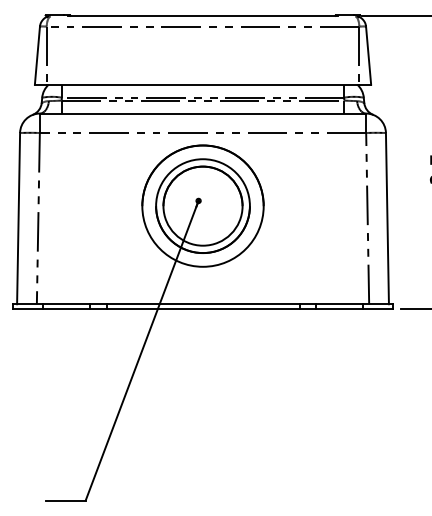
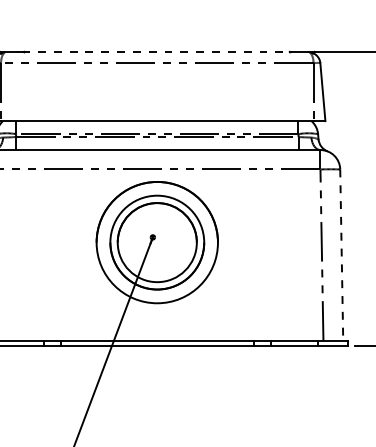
line: (203, 15) -> (157, 51), solid -> dashed
line: (387, 218) -> (341, 254), solid -> dashed

